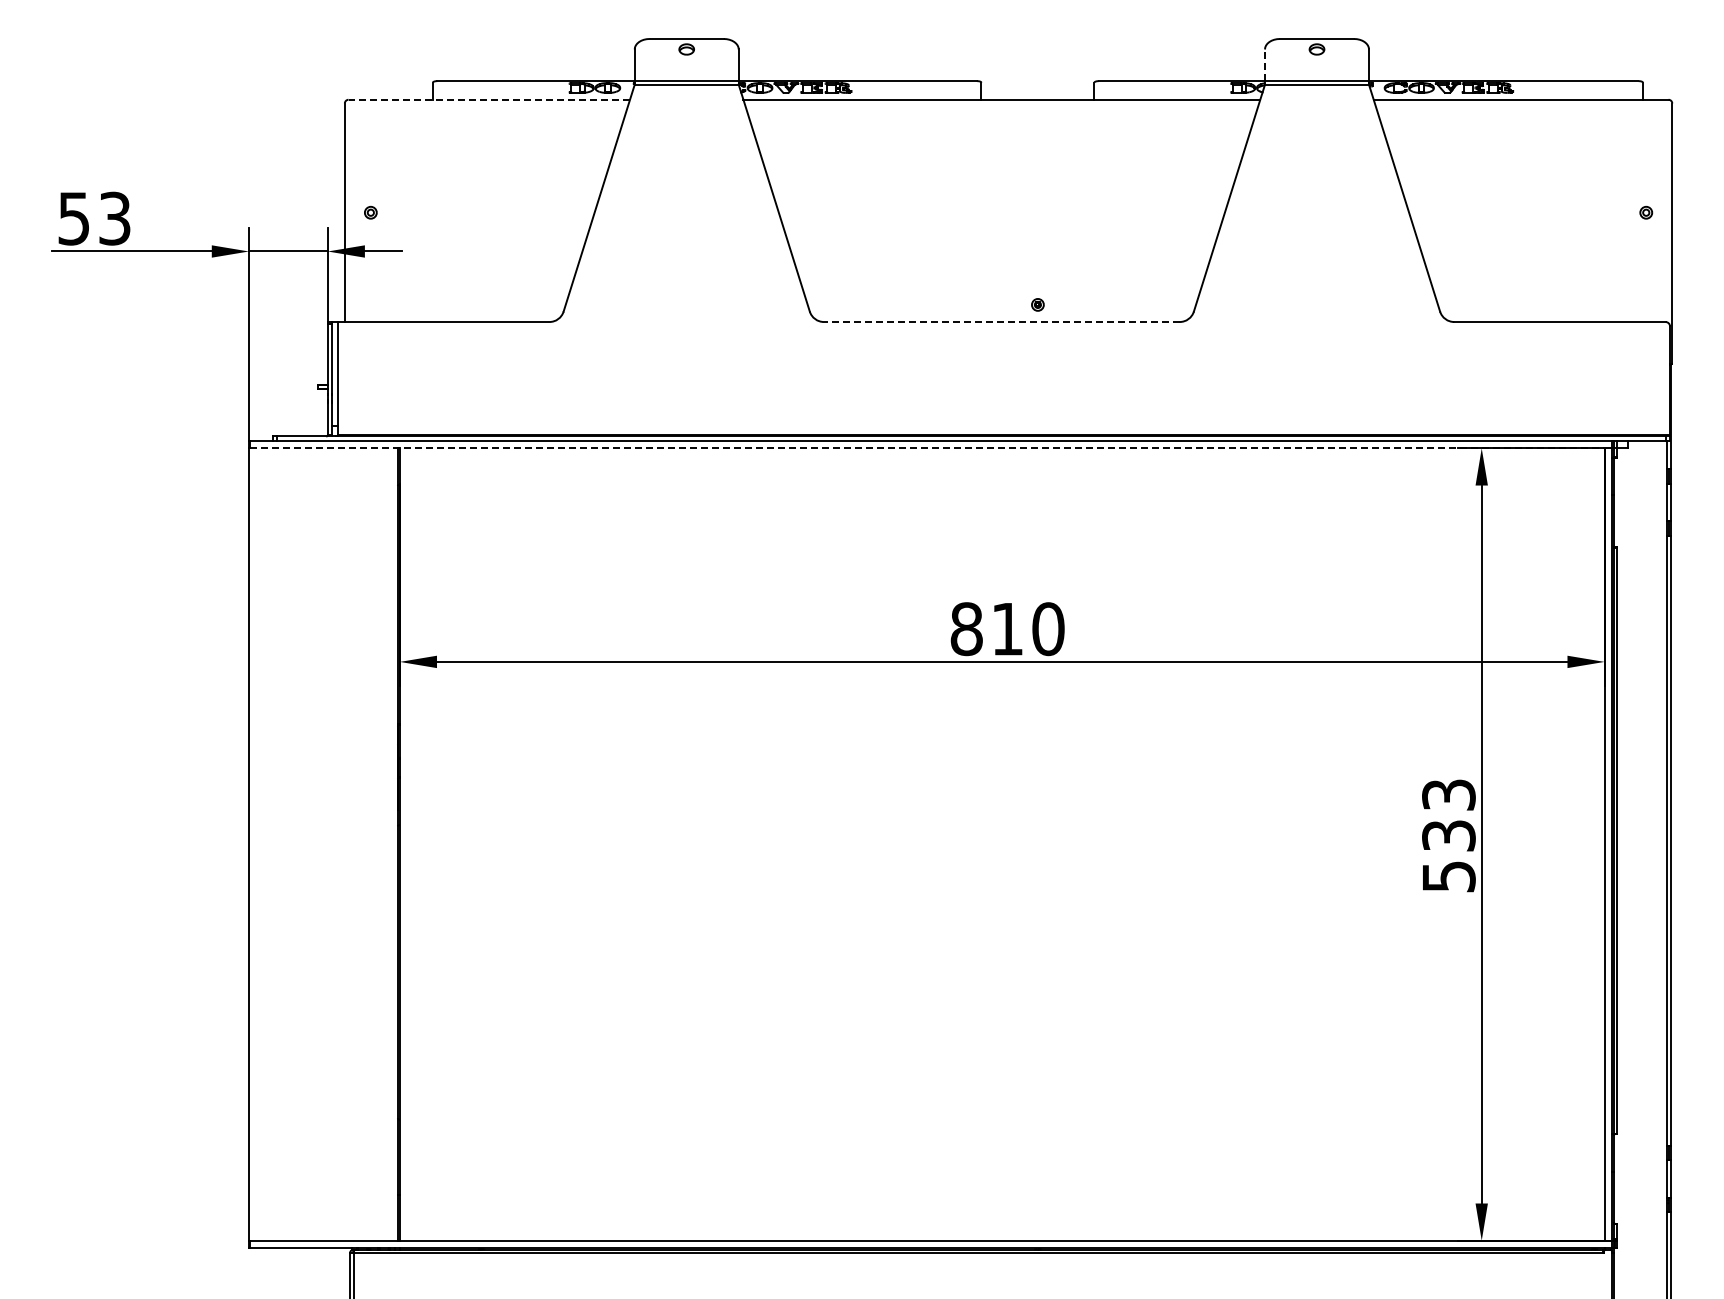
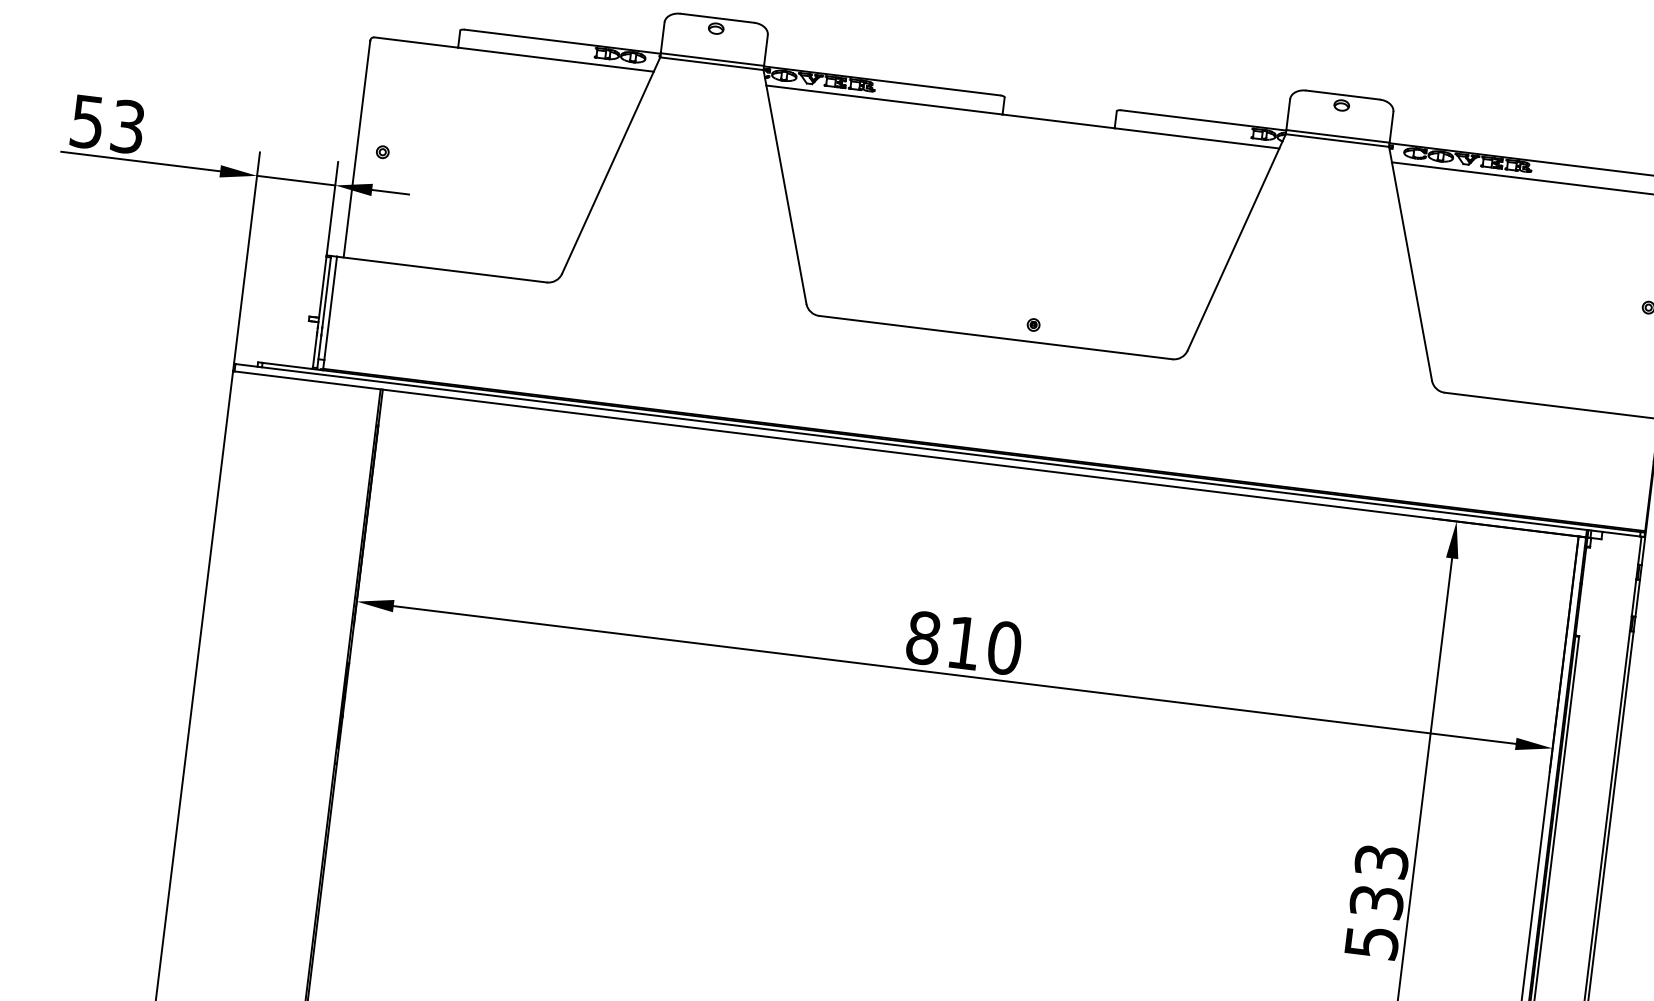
line: (1264, 65) -> (1287, 114), dashed -> solid
line: (489, 99) -> (514, 54), dashed -> solid
line: (1001, 322) -> (995, 338), dashed -> solid
line: (931, 448) -> (910, 454), dashed -> solid

